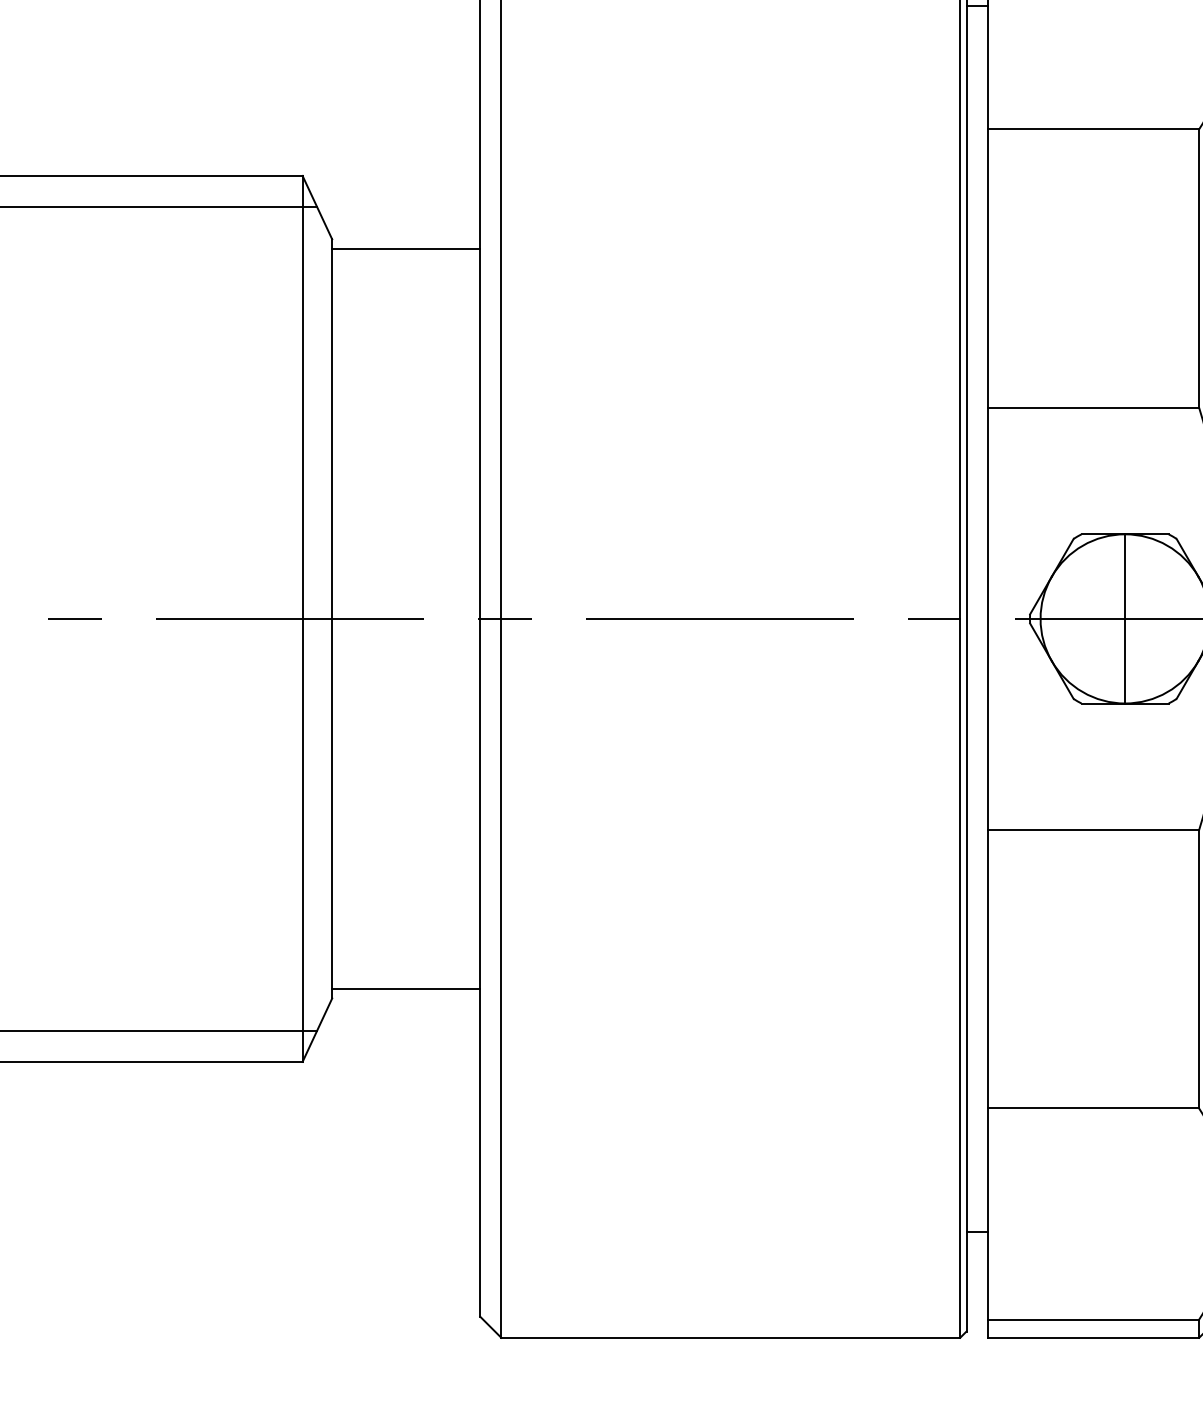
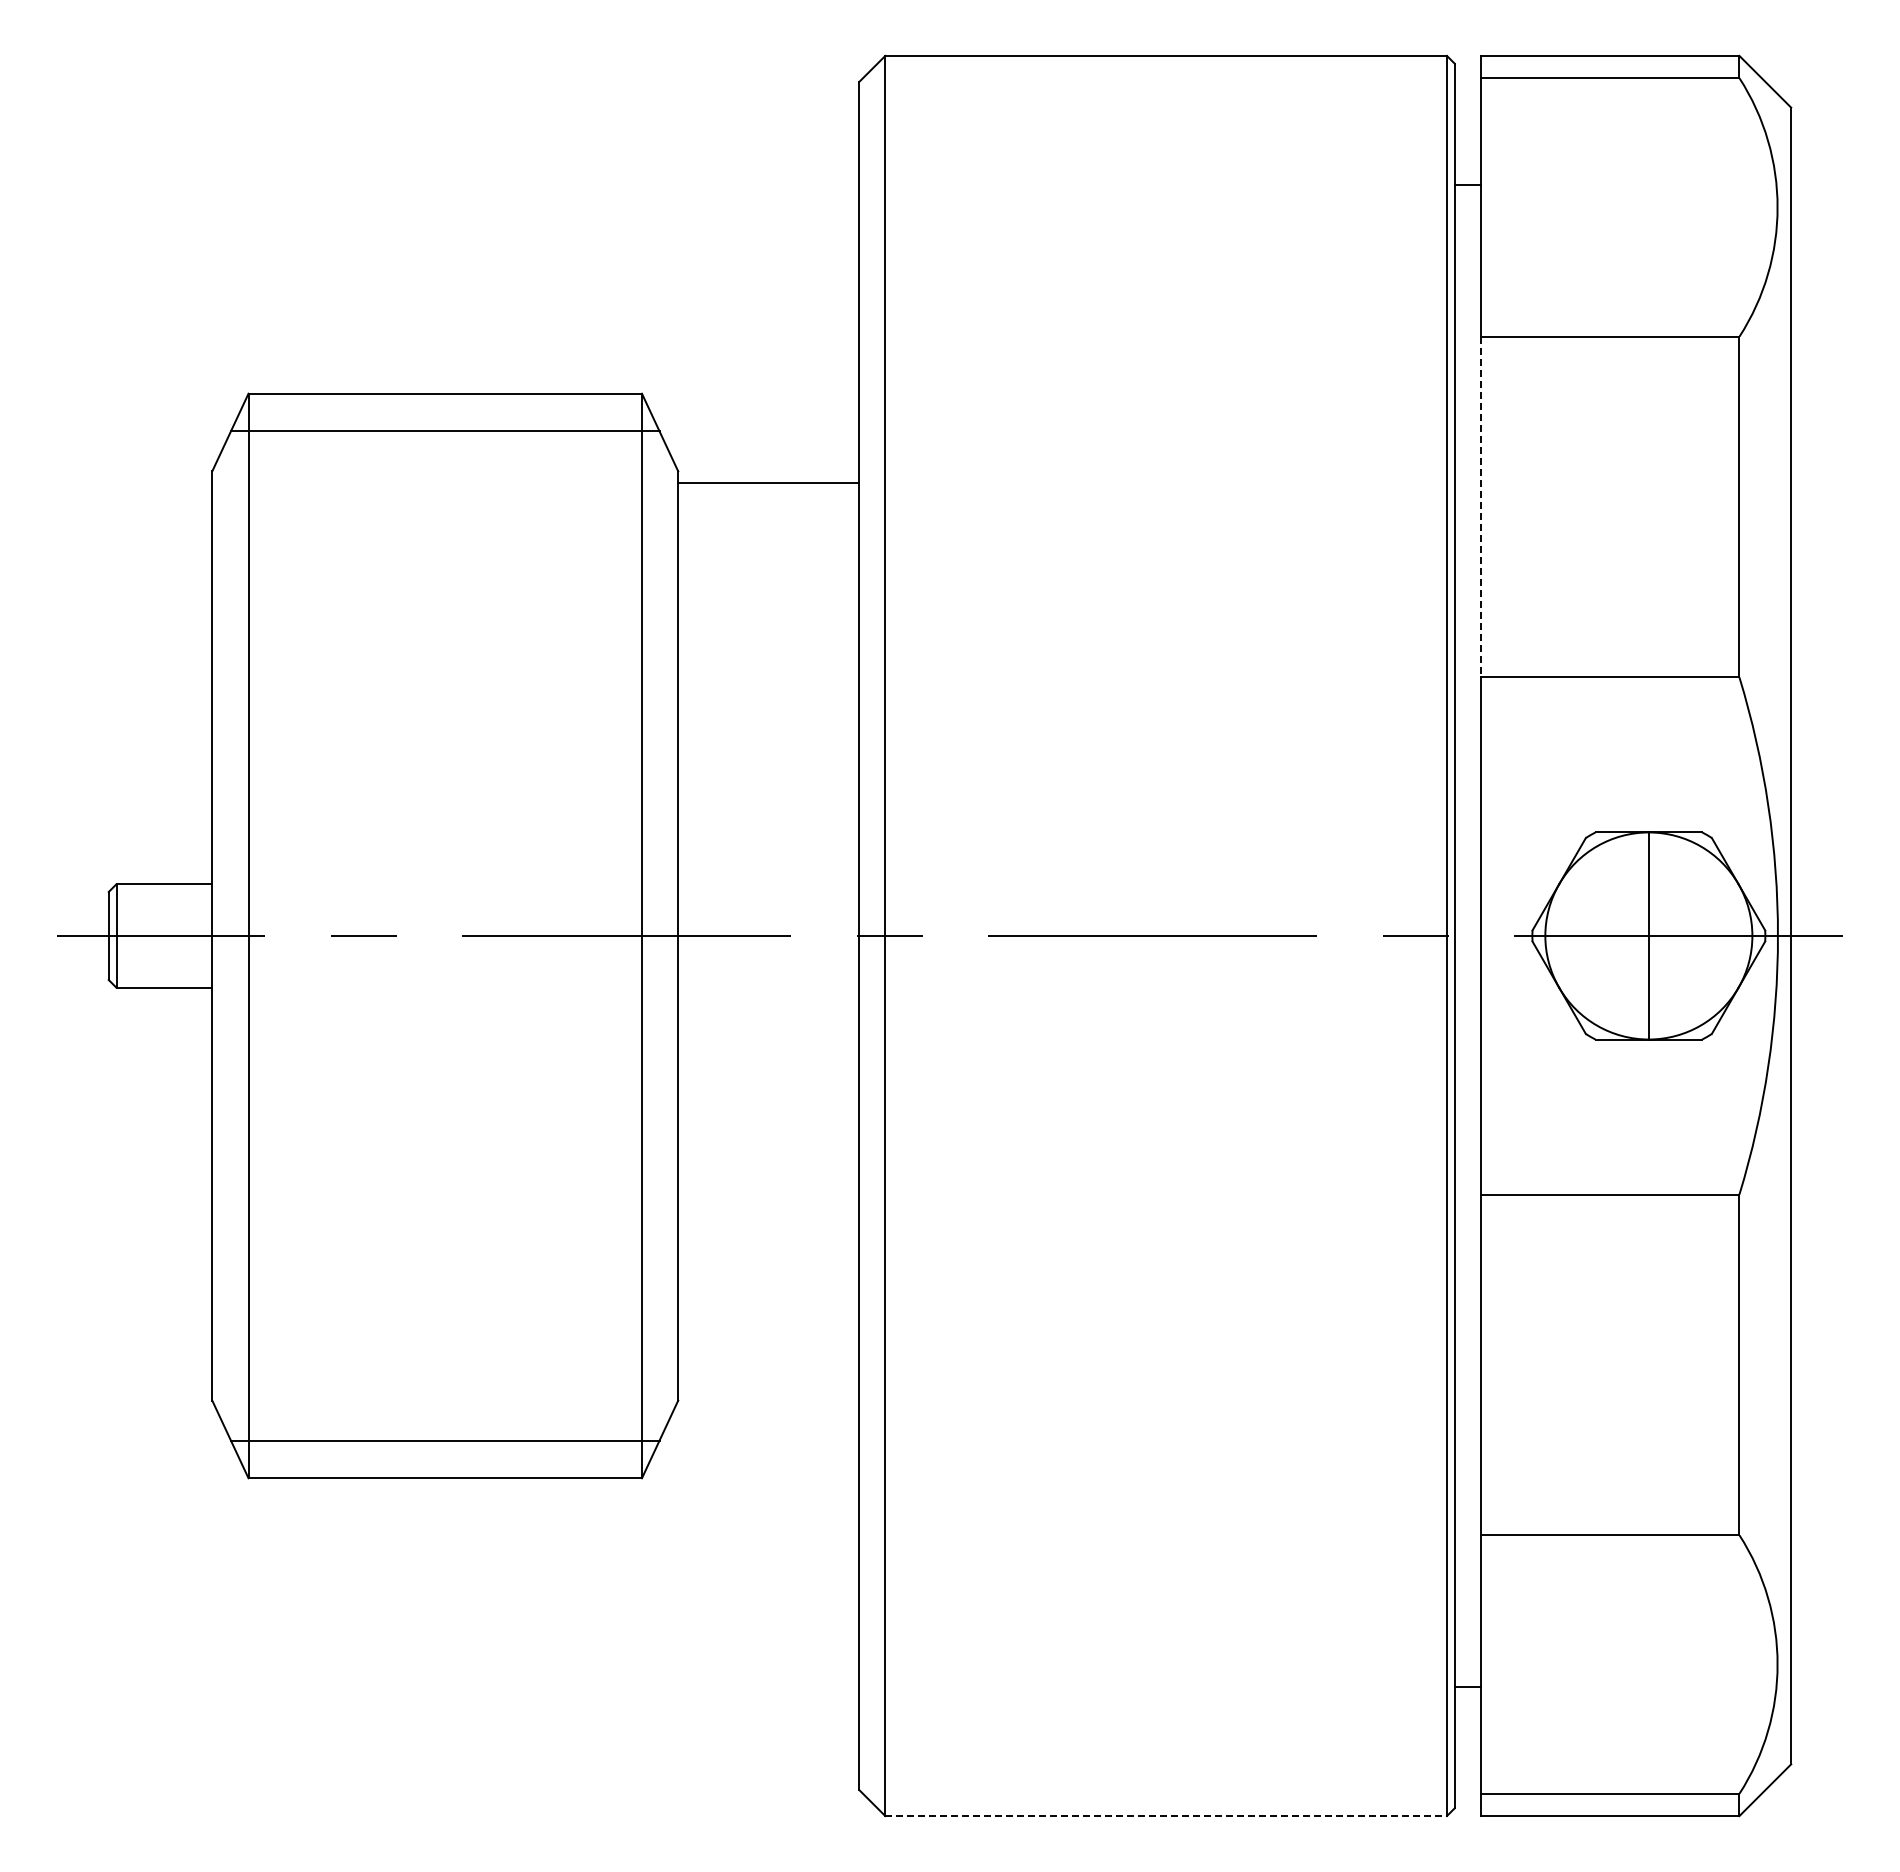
line: (987, 268) -> (1480, 507), solid -> dashed
line: (405, 988) -> (768, 1388), removed
line: (731, 1338) -> (1166, 1816), solid -> dashed

